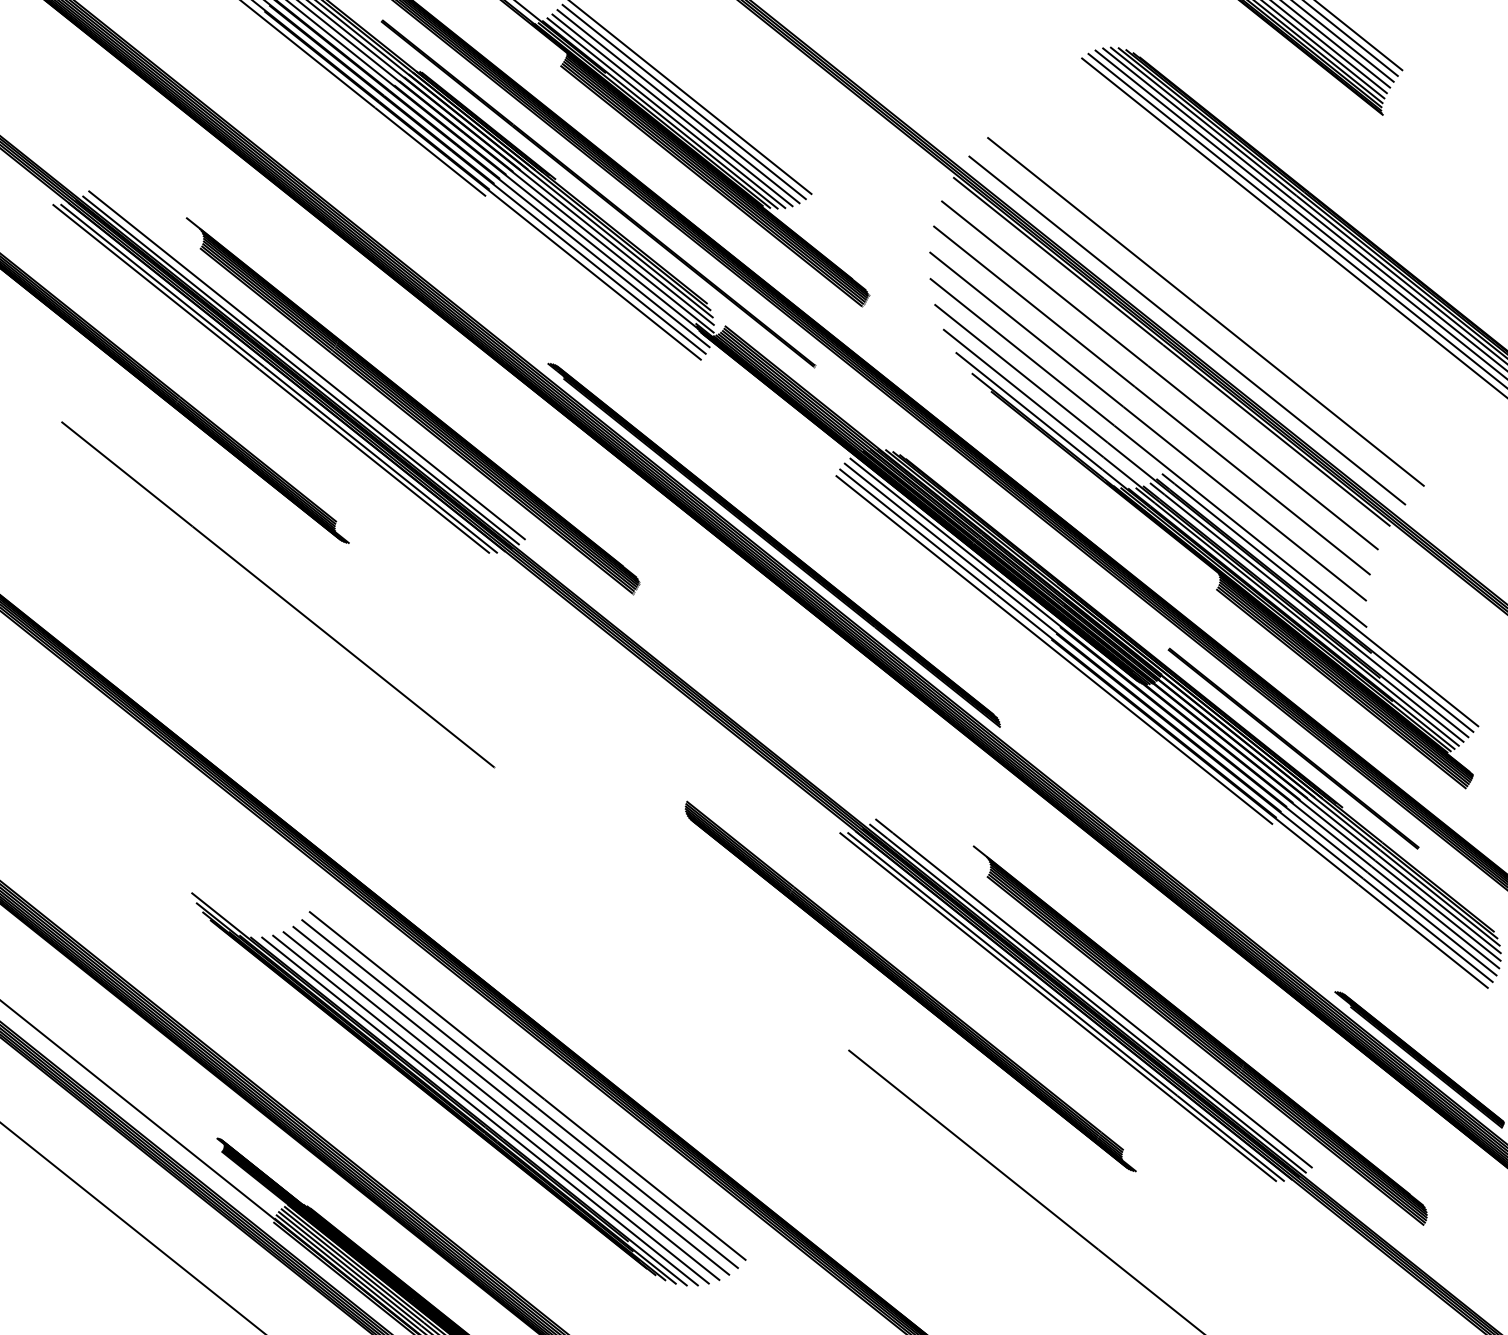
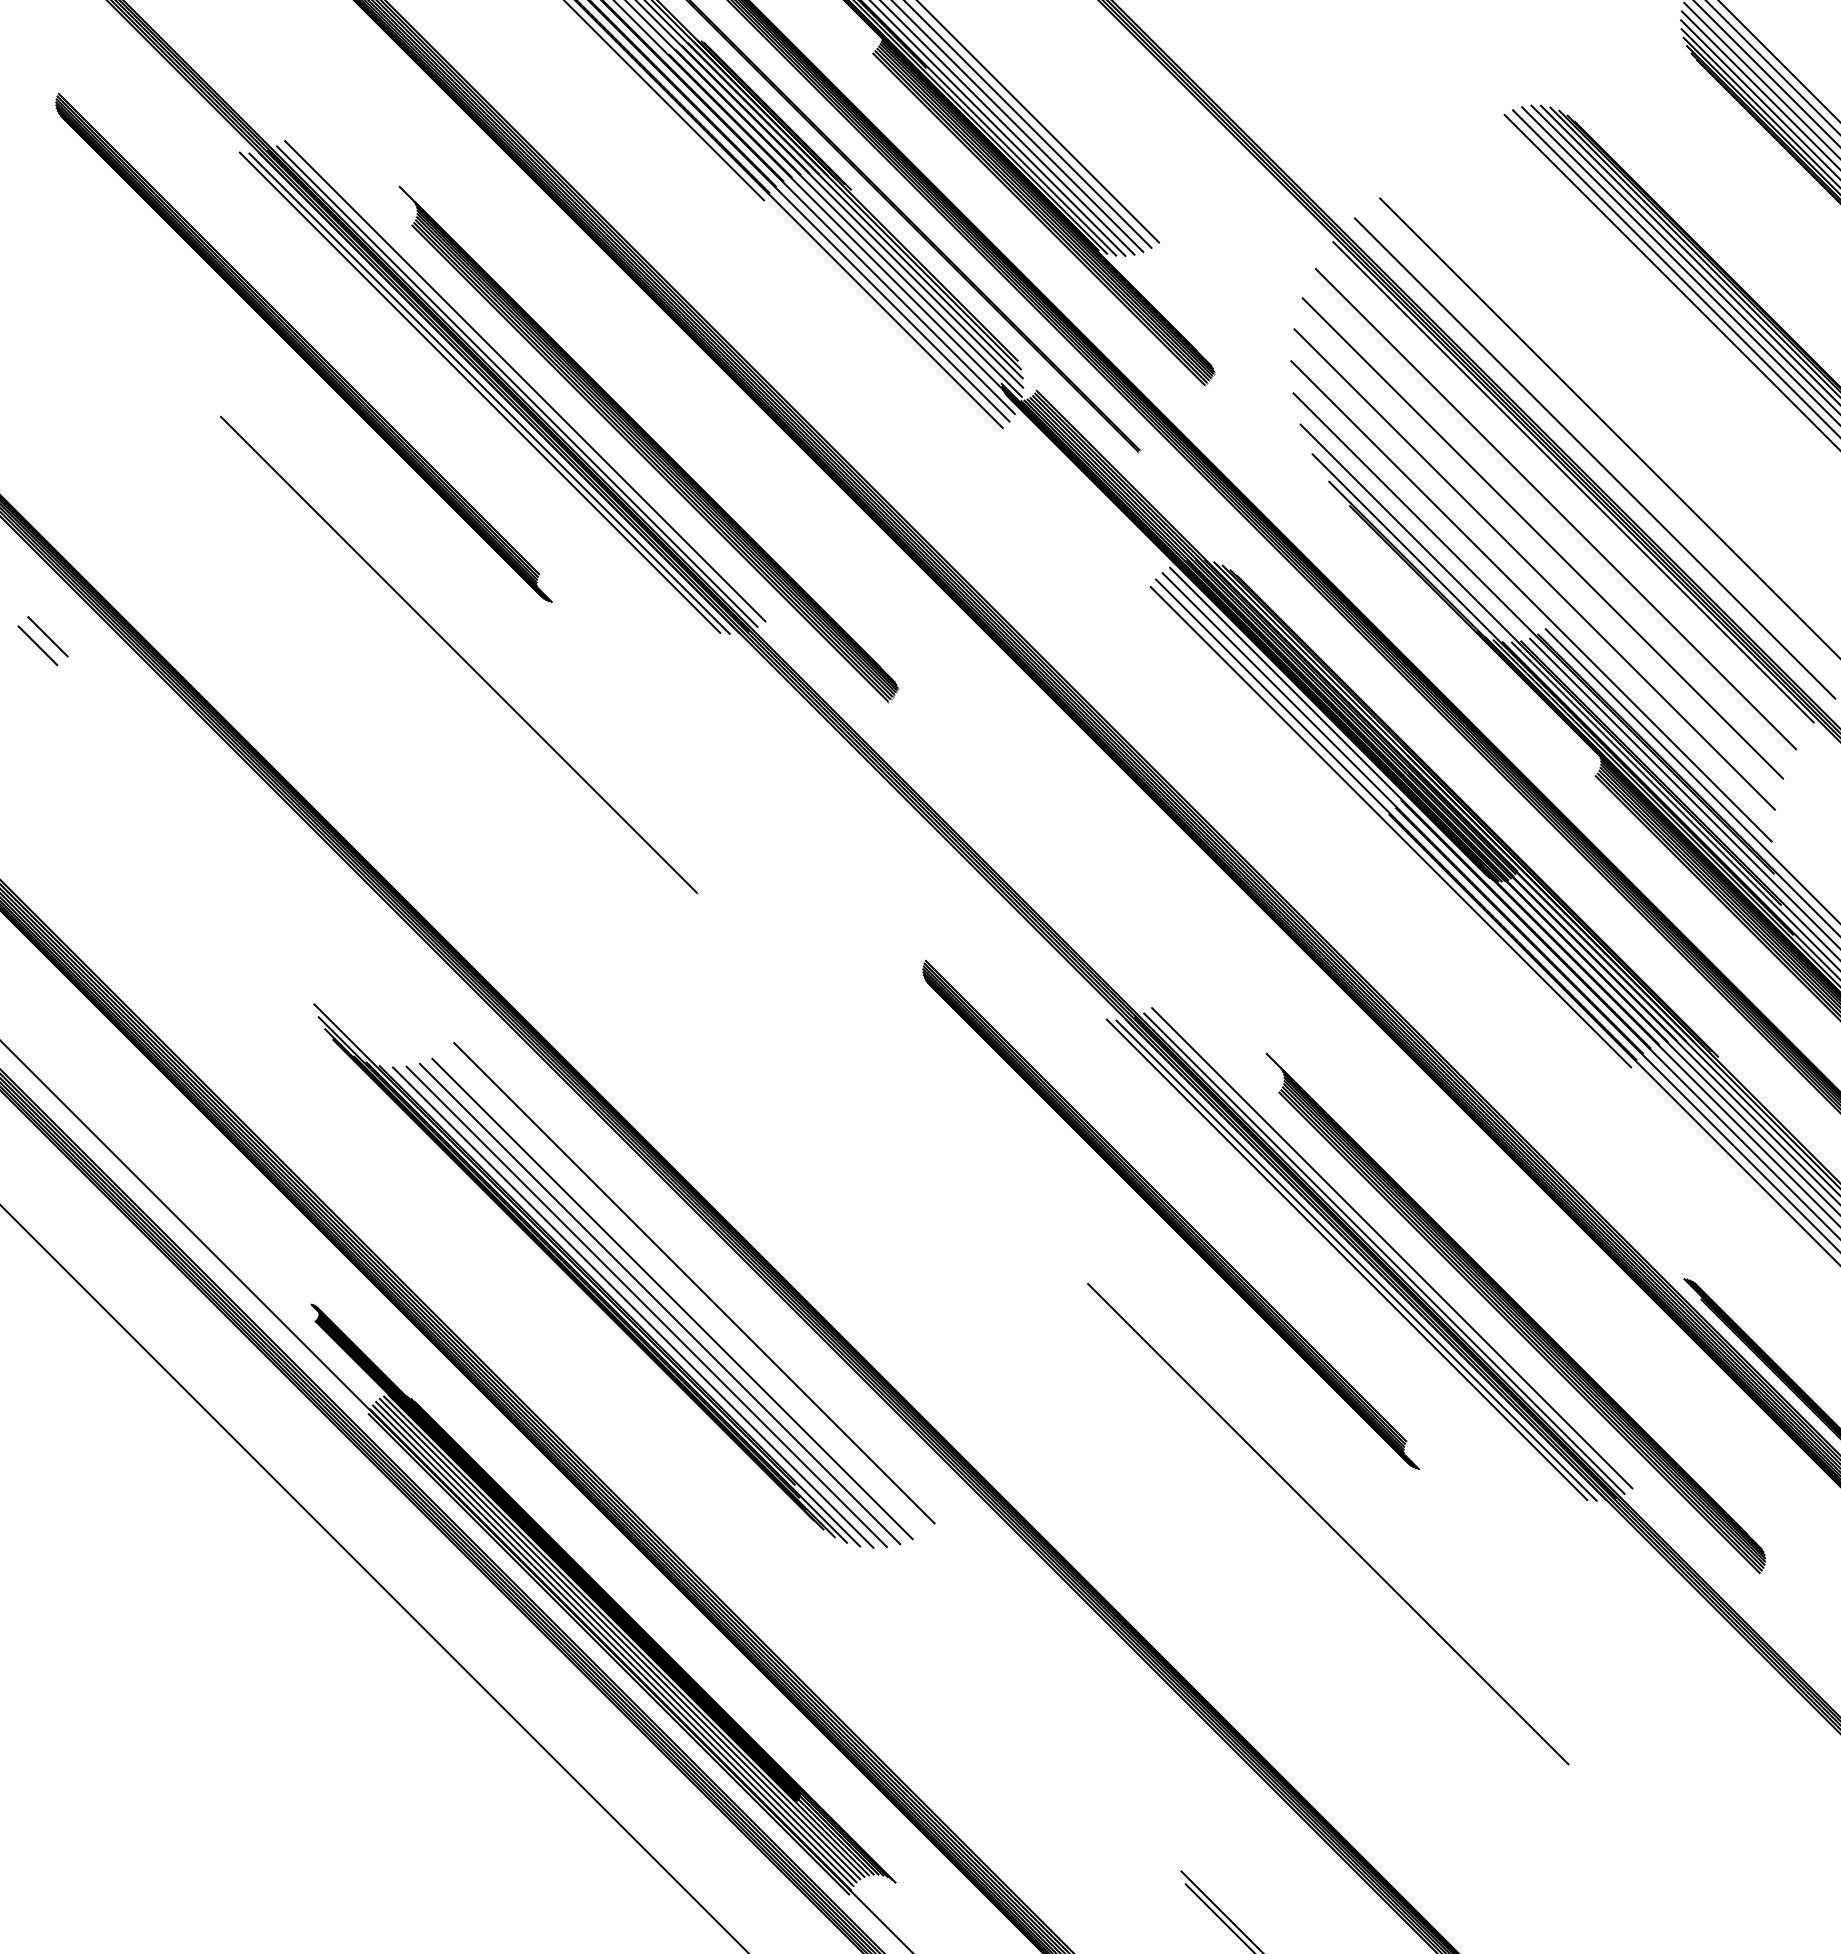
part: (773, 545) -> (1065, 662), removed
line: (1293, 748) -> (1666, 978), removed
line: (519, 1093) -> (683, 1291), removed

